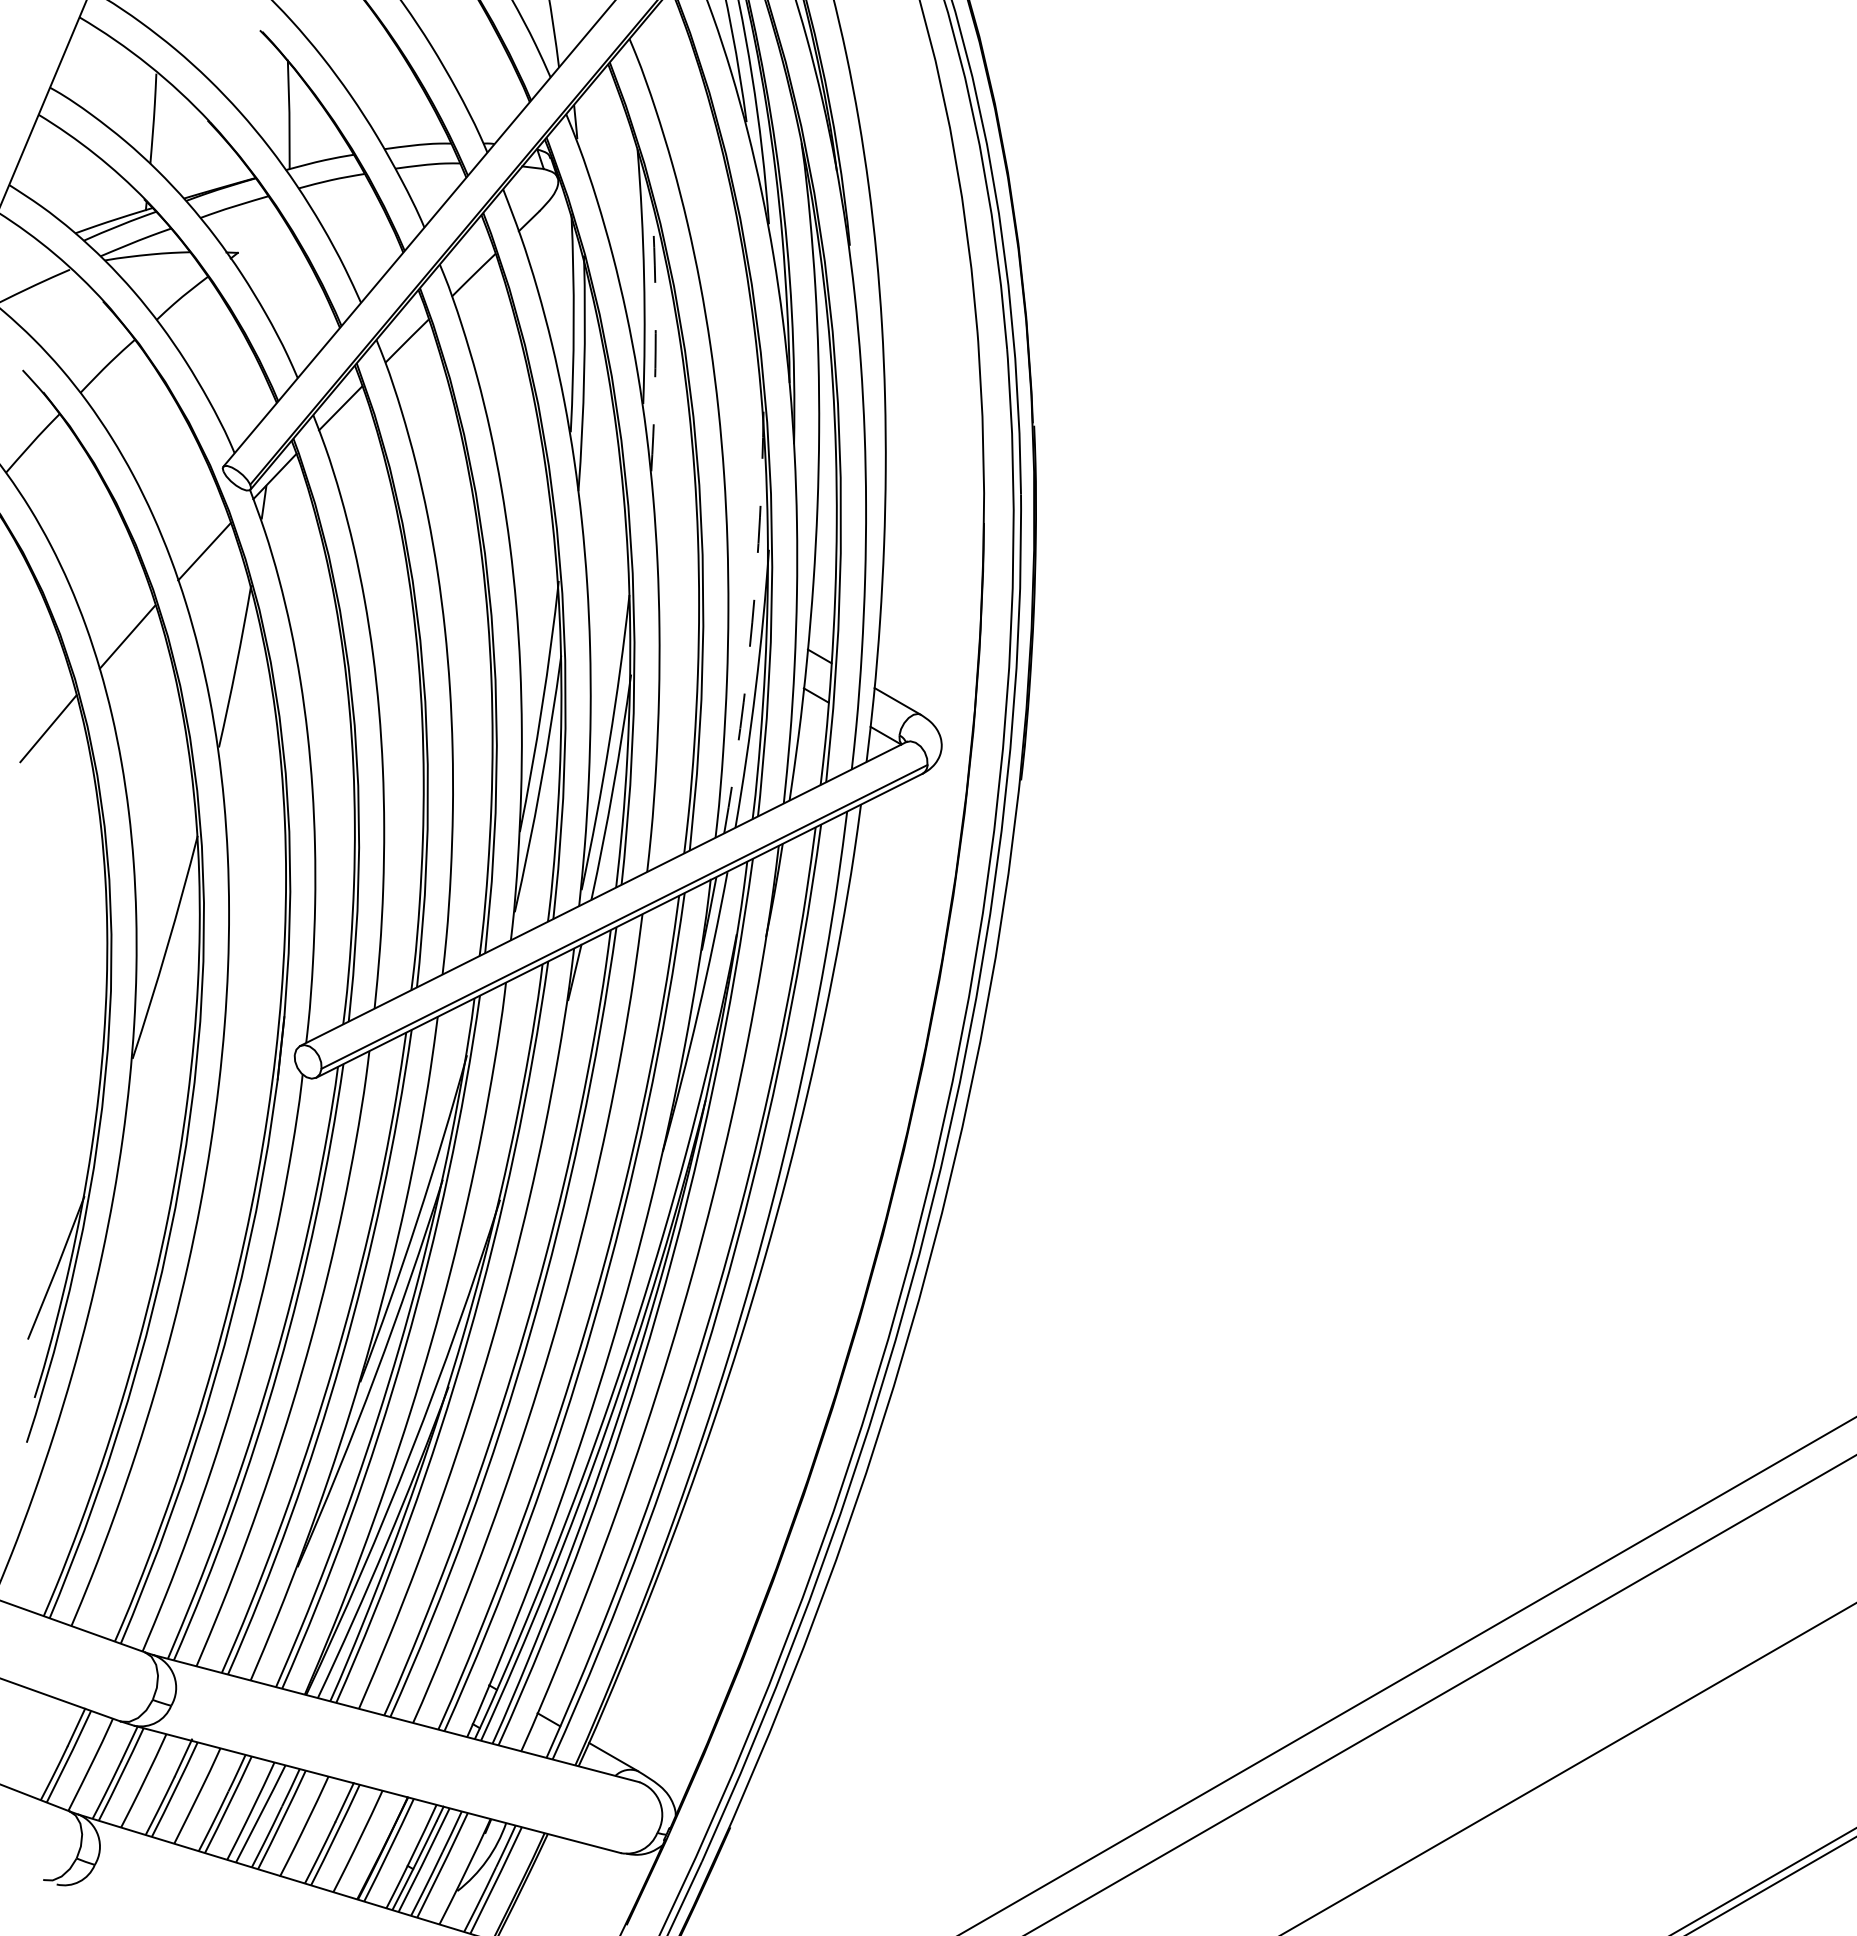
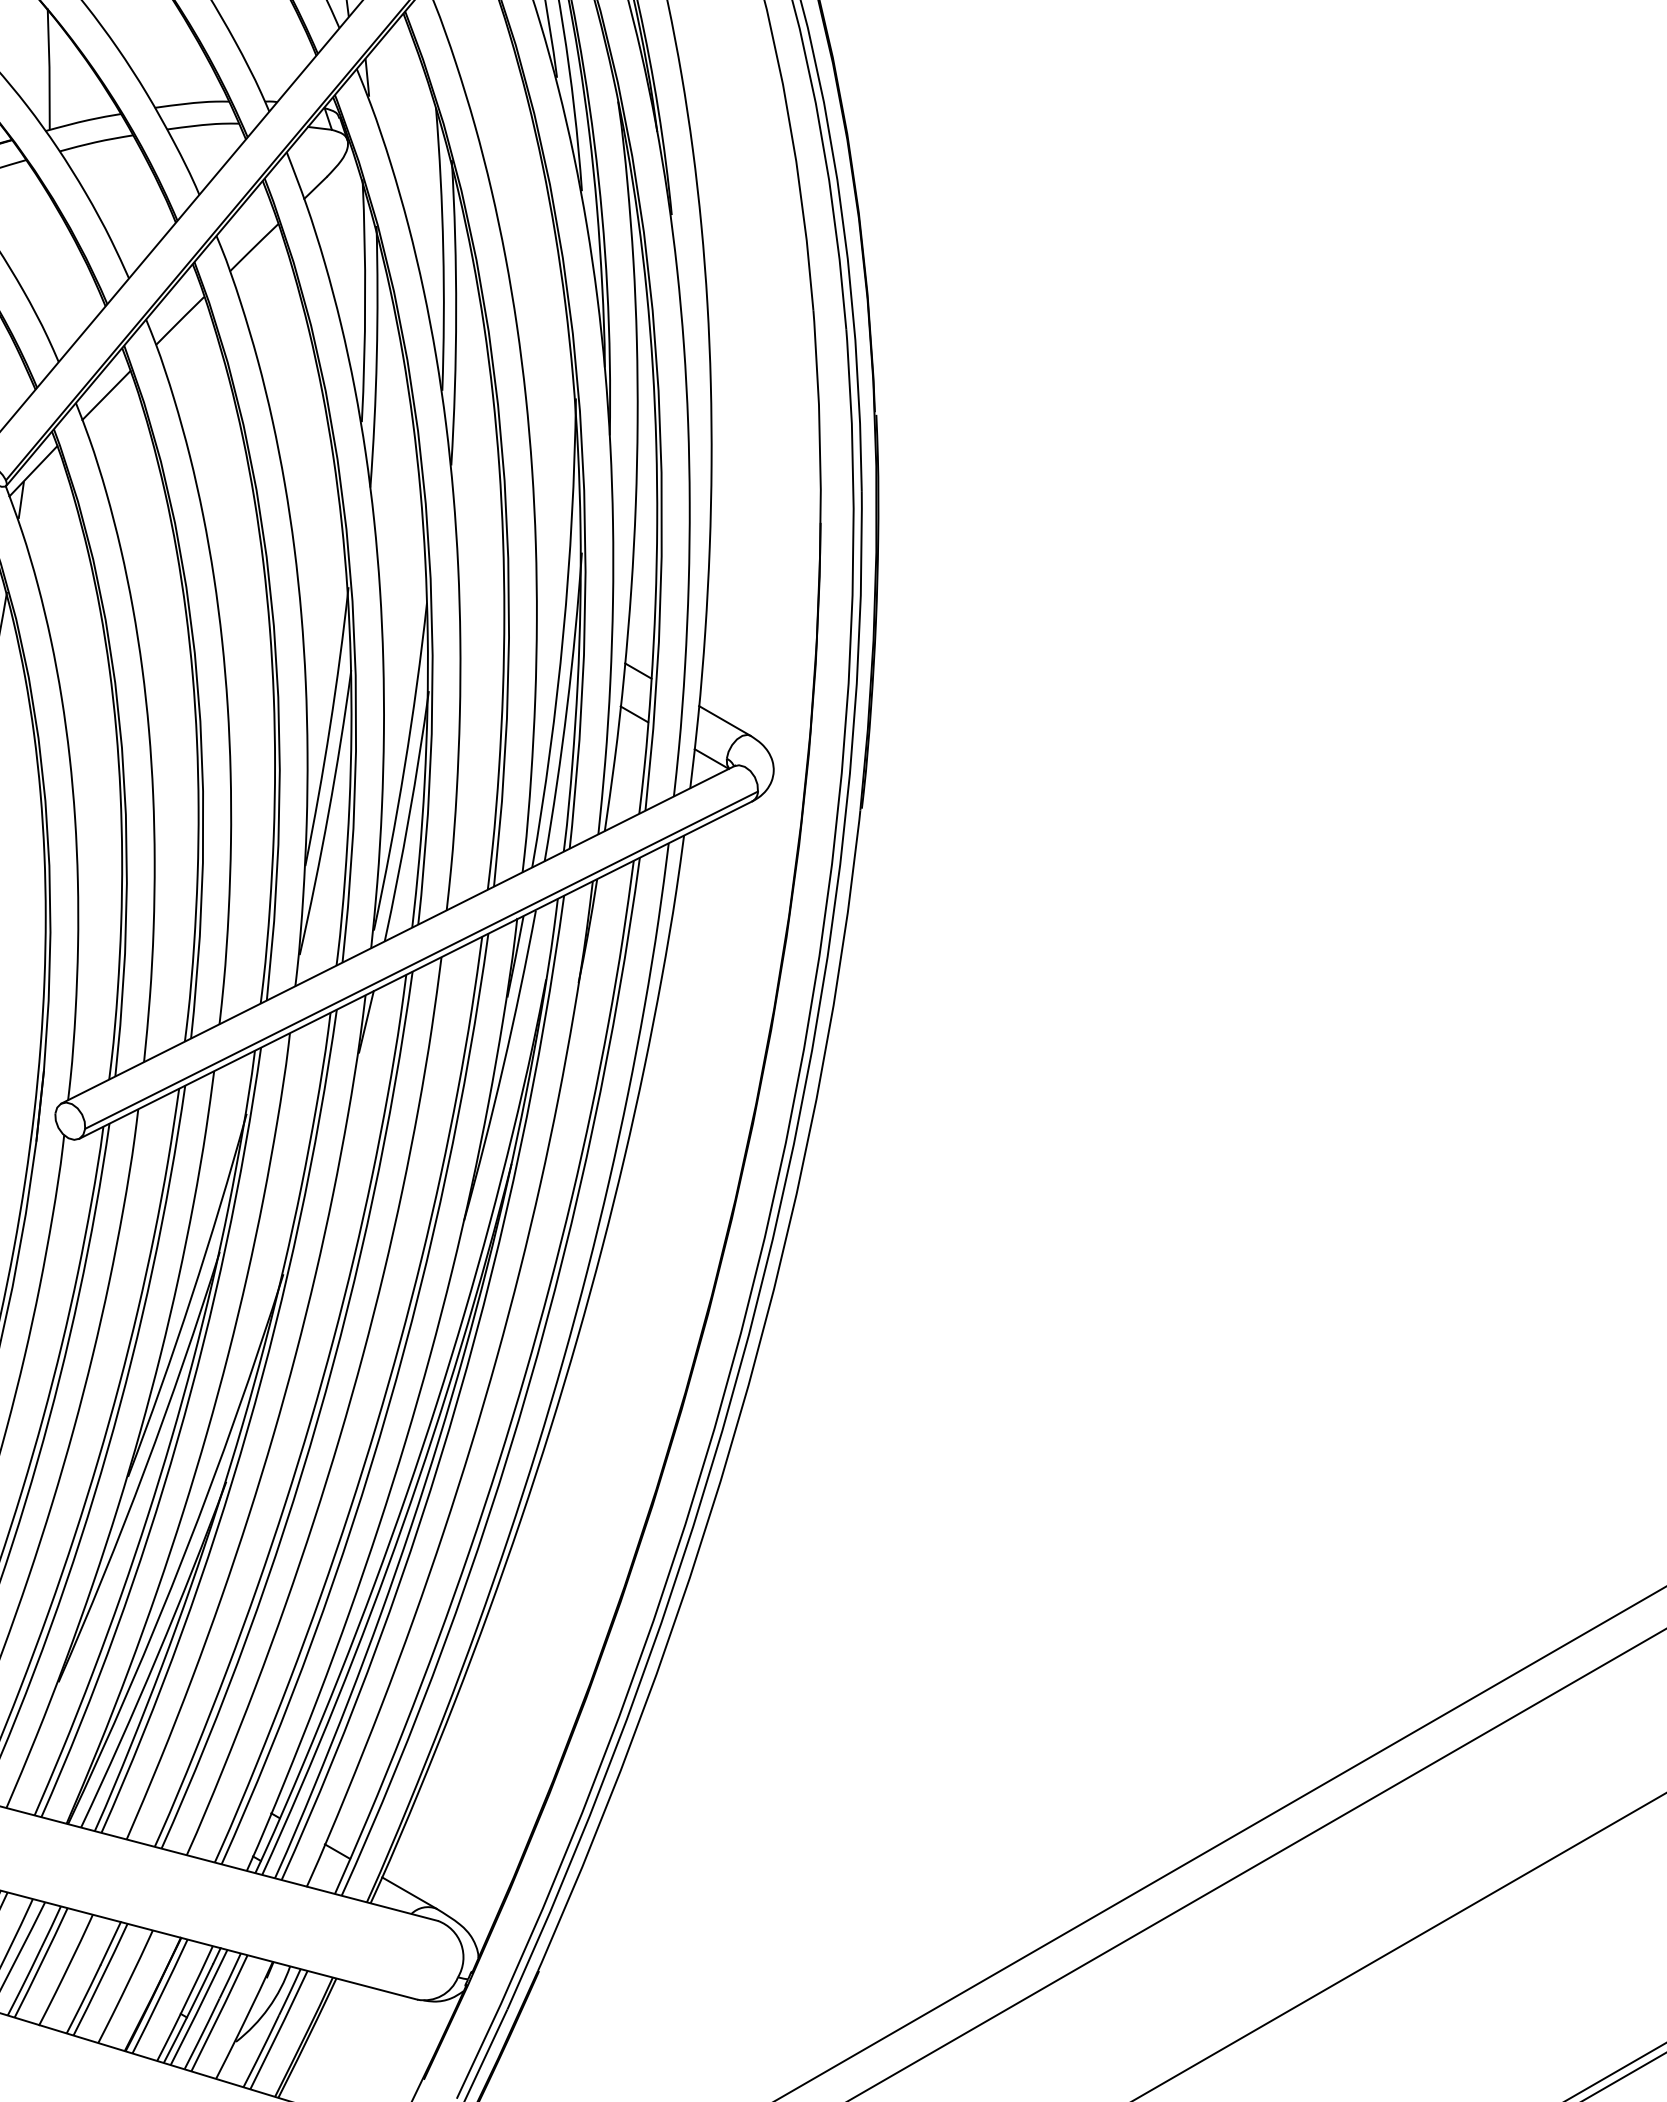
arc: (655, 333) -> (455, 312), dashed -> solid
arc: (752, 622) -> (563, 633), dashed -> solid

